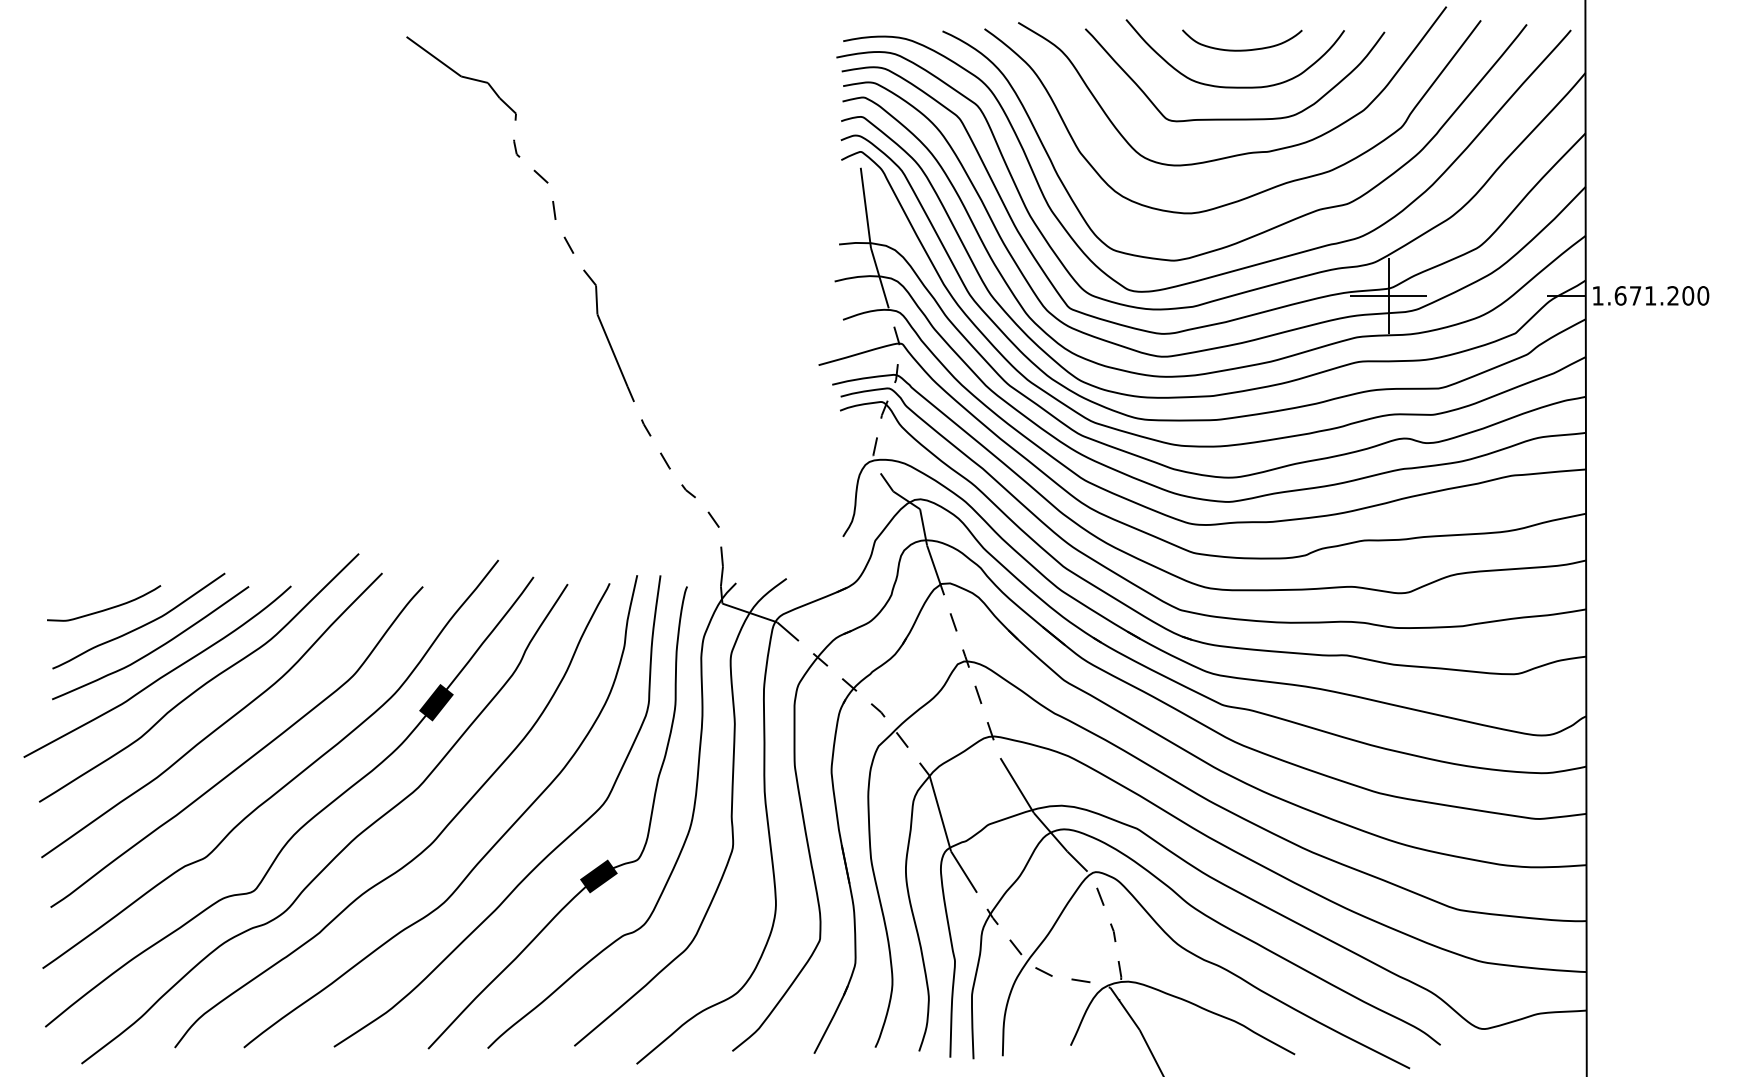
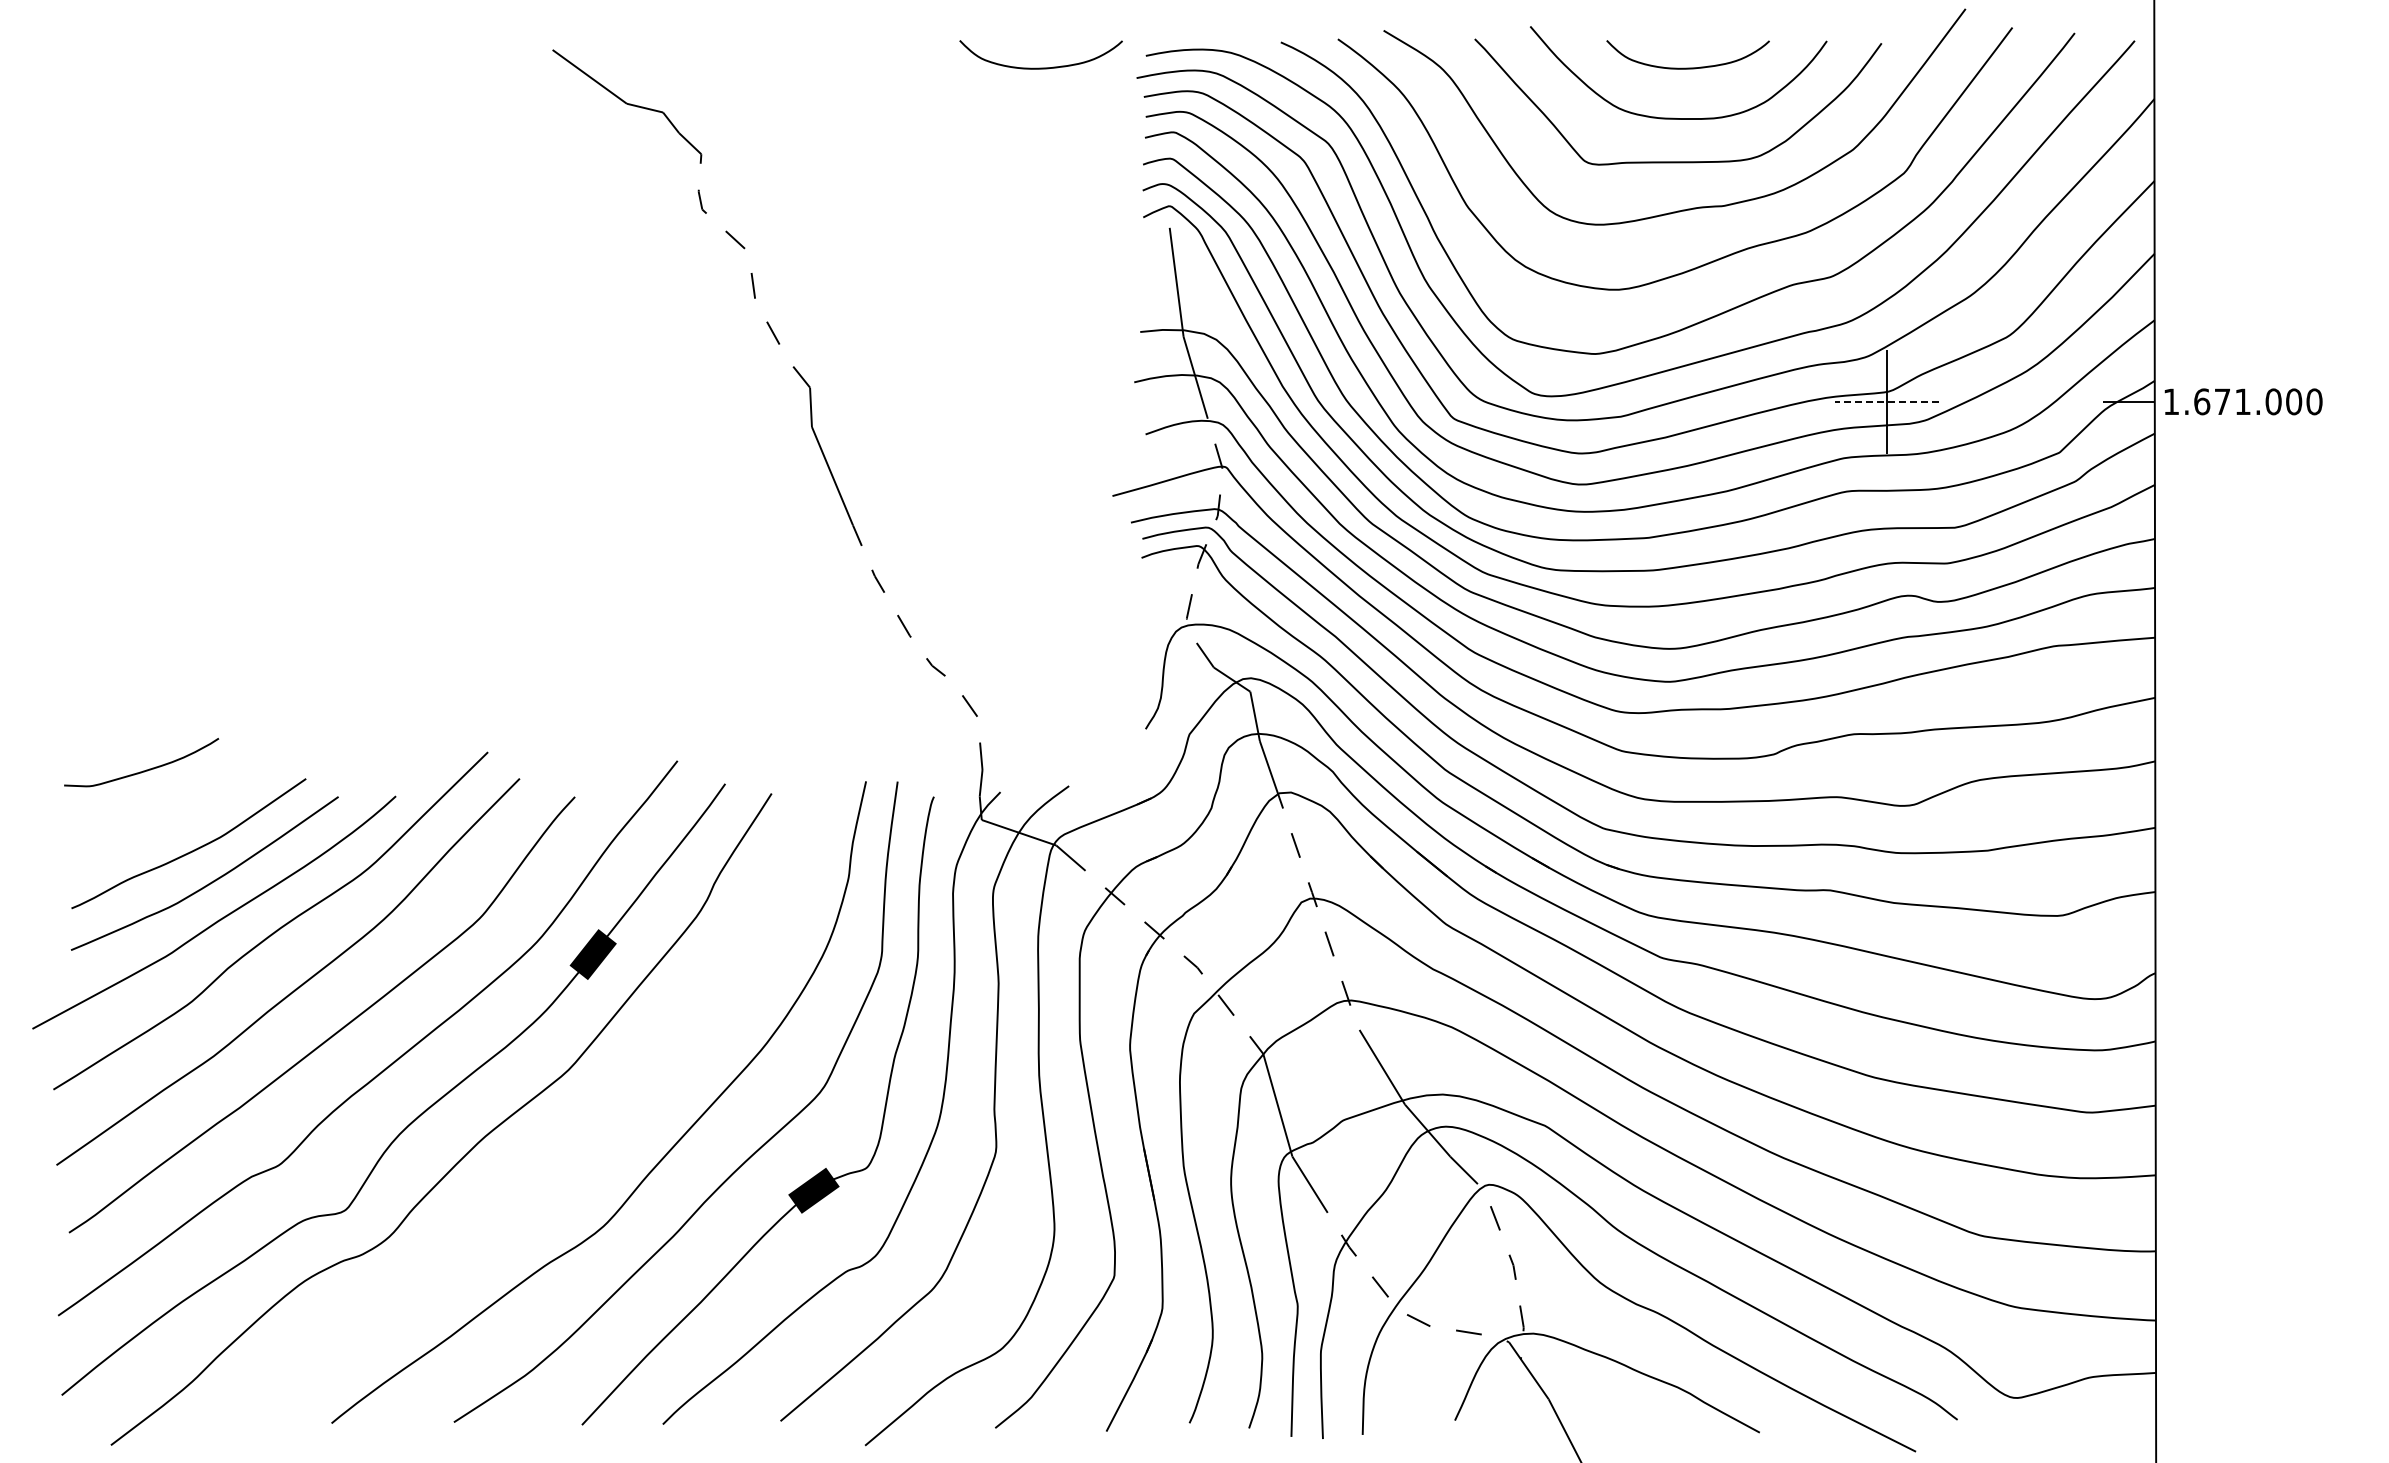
curve: (765, 49) -> (1040, 67), added
line: (1388, 295) -> (1886, 401), solid -> dashed
text: (1673, 295) -> (2273, 401), 1.671.200 -> 1.671.000
curve: (105, 609) -> (143, 770), moved
curve: (422, 850) -> (574, 1155), removed

